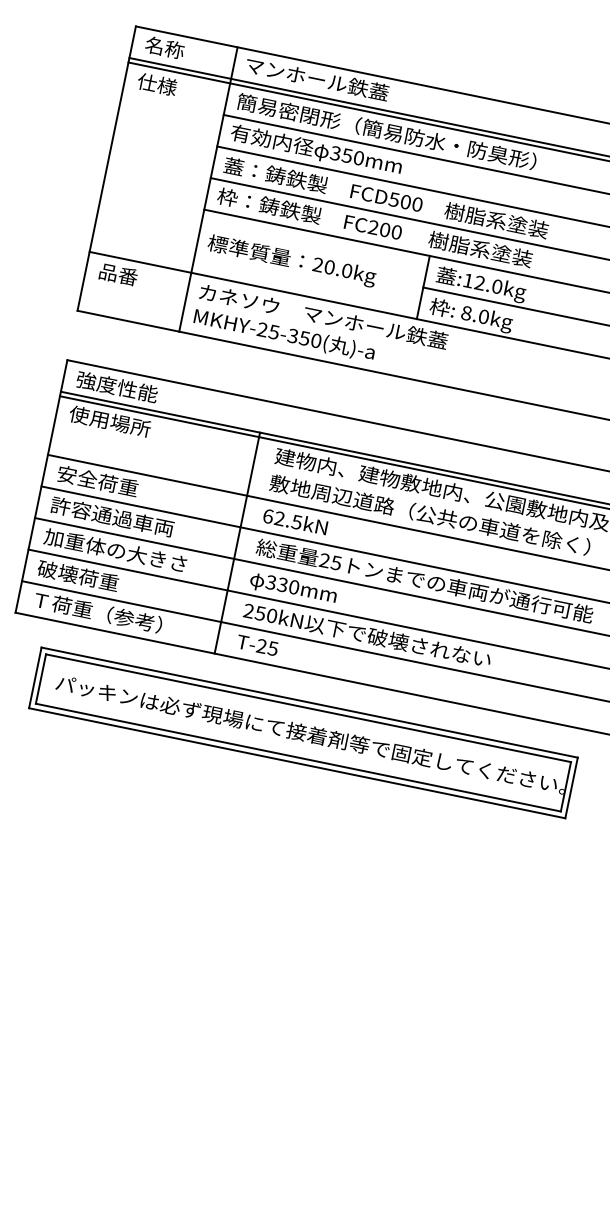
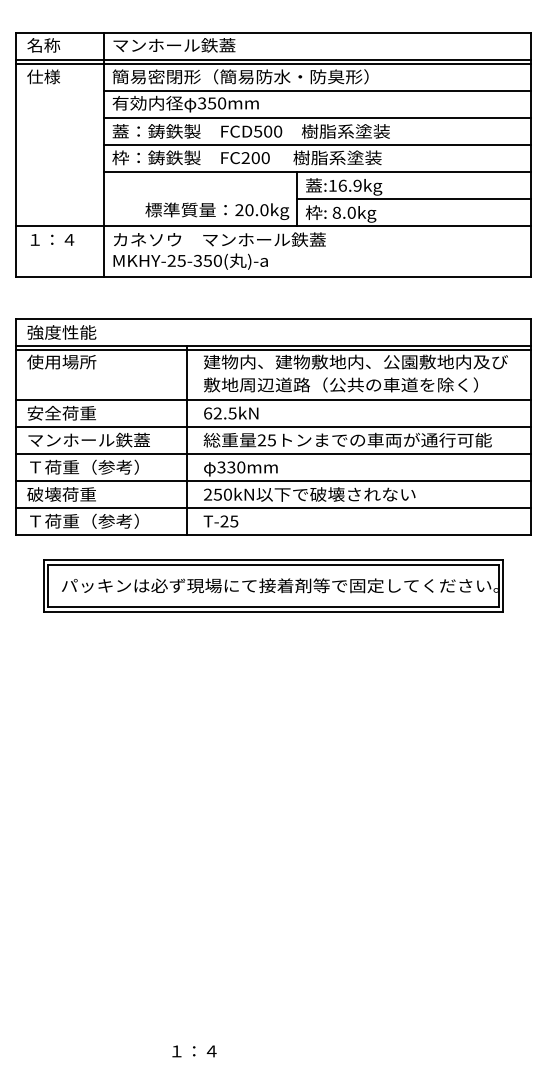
text: (292, 260) -> (217, 210), moved
text: (127, 276) -> (51, 239), 品番 -> １：４
text: (487, 284) -> (349, 185), :12.0kg -> :16.9kg
text: (122, 518) -> (88, 439), 許容通過車両 -> マンホール鉄蓋
text: (115, 549) -> (87, 466), 加重体の大きさ -> Ｔ荷重（参考）

